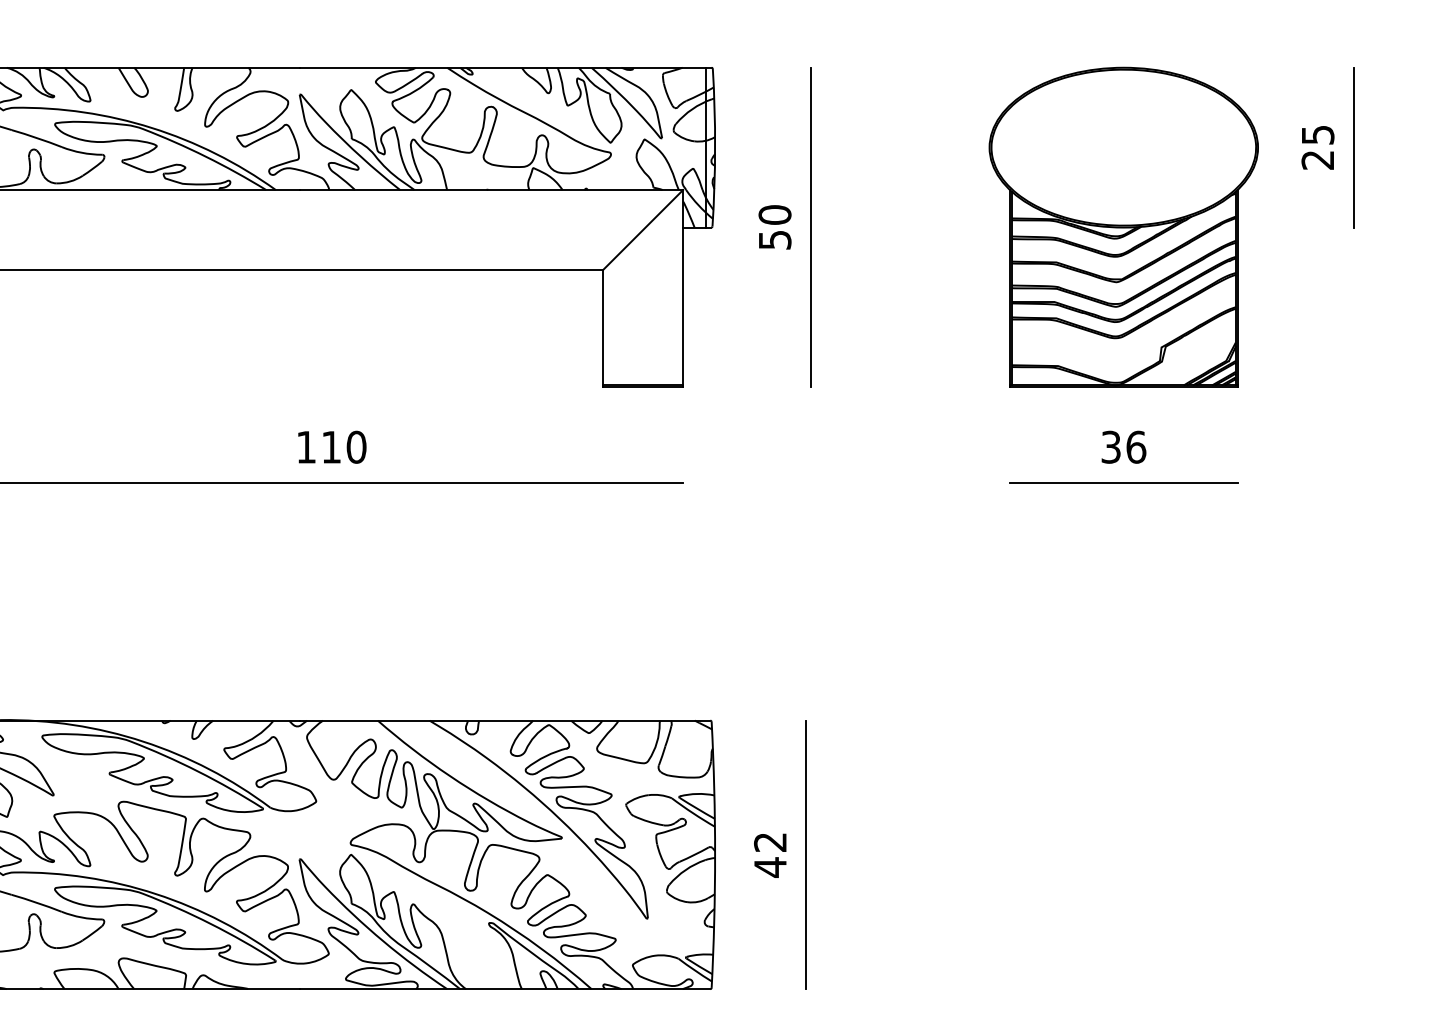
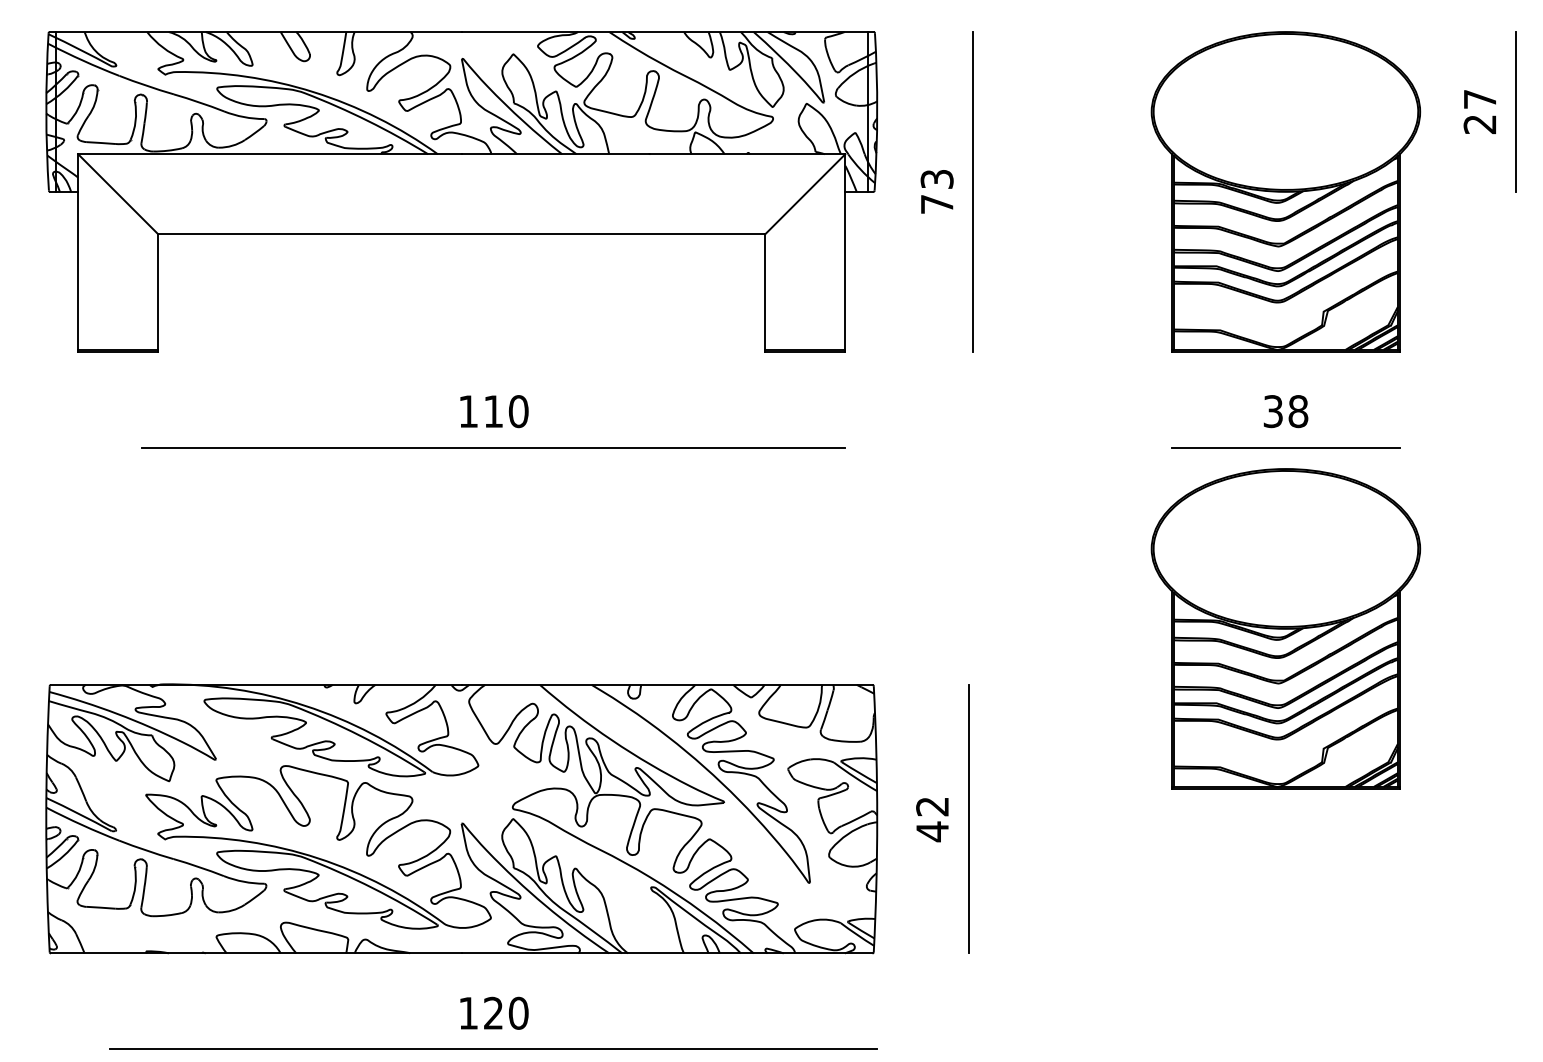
text: (1318, 135) -> (1480, 99), 25 -> 27
text: (774, 227) -> (936, 191), 50 -> 73
text: (1136, 447) -> (1298, 411), 36 -> 38
part: (1123, 664) -> (1285, 628), added

